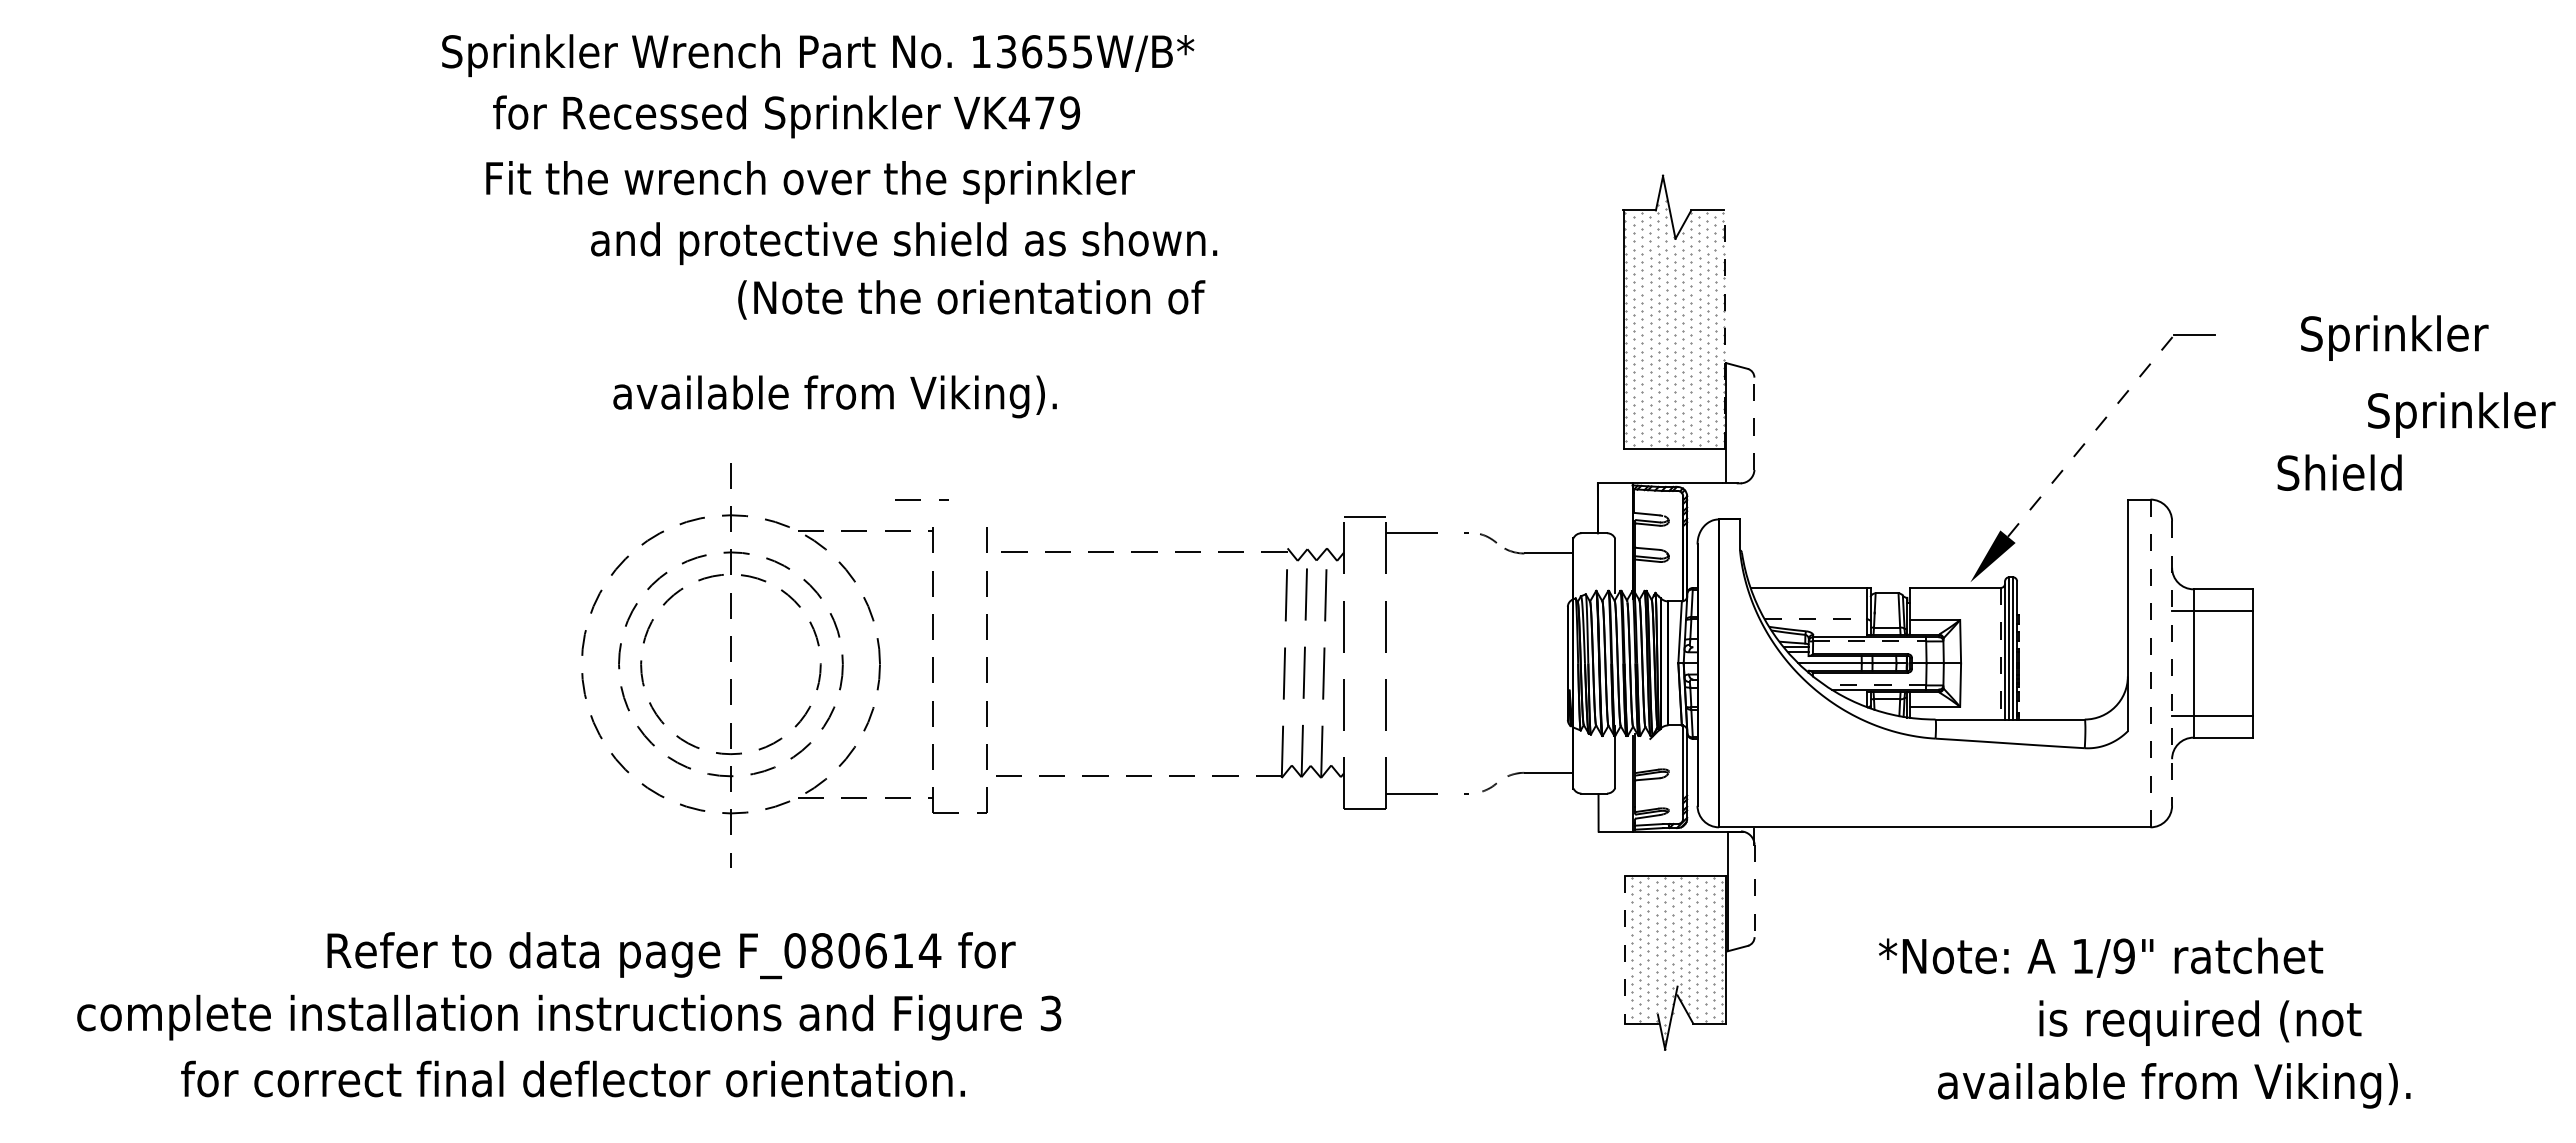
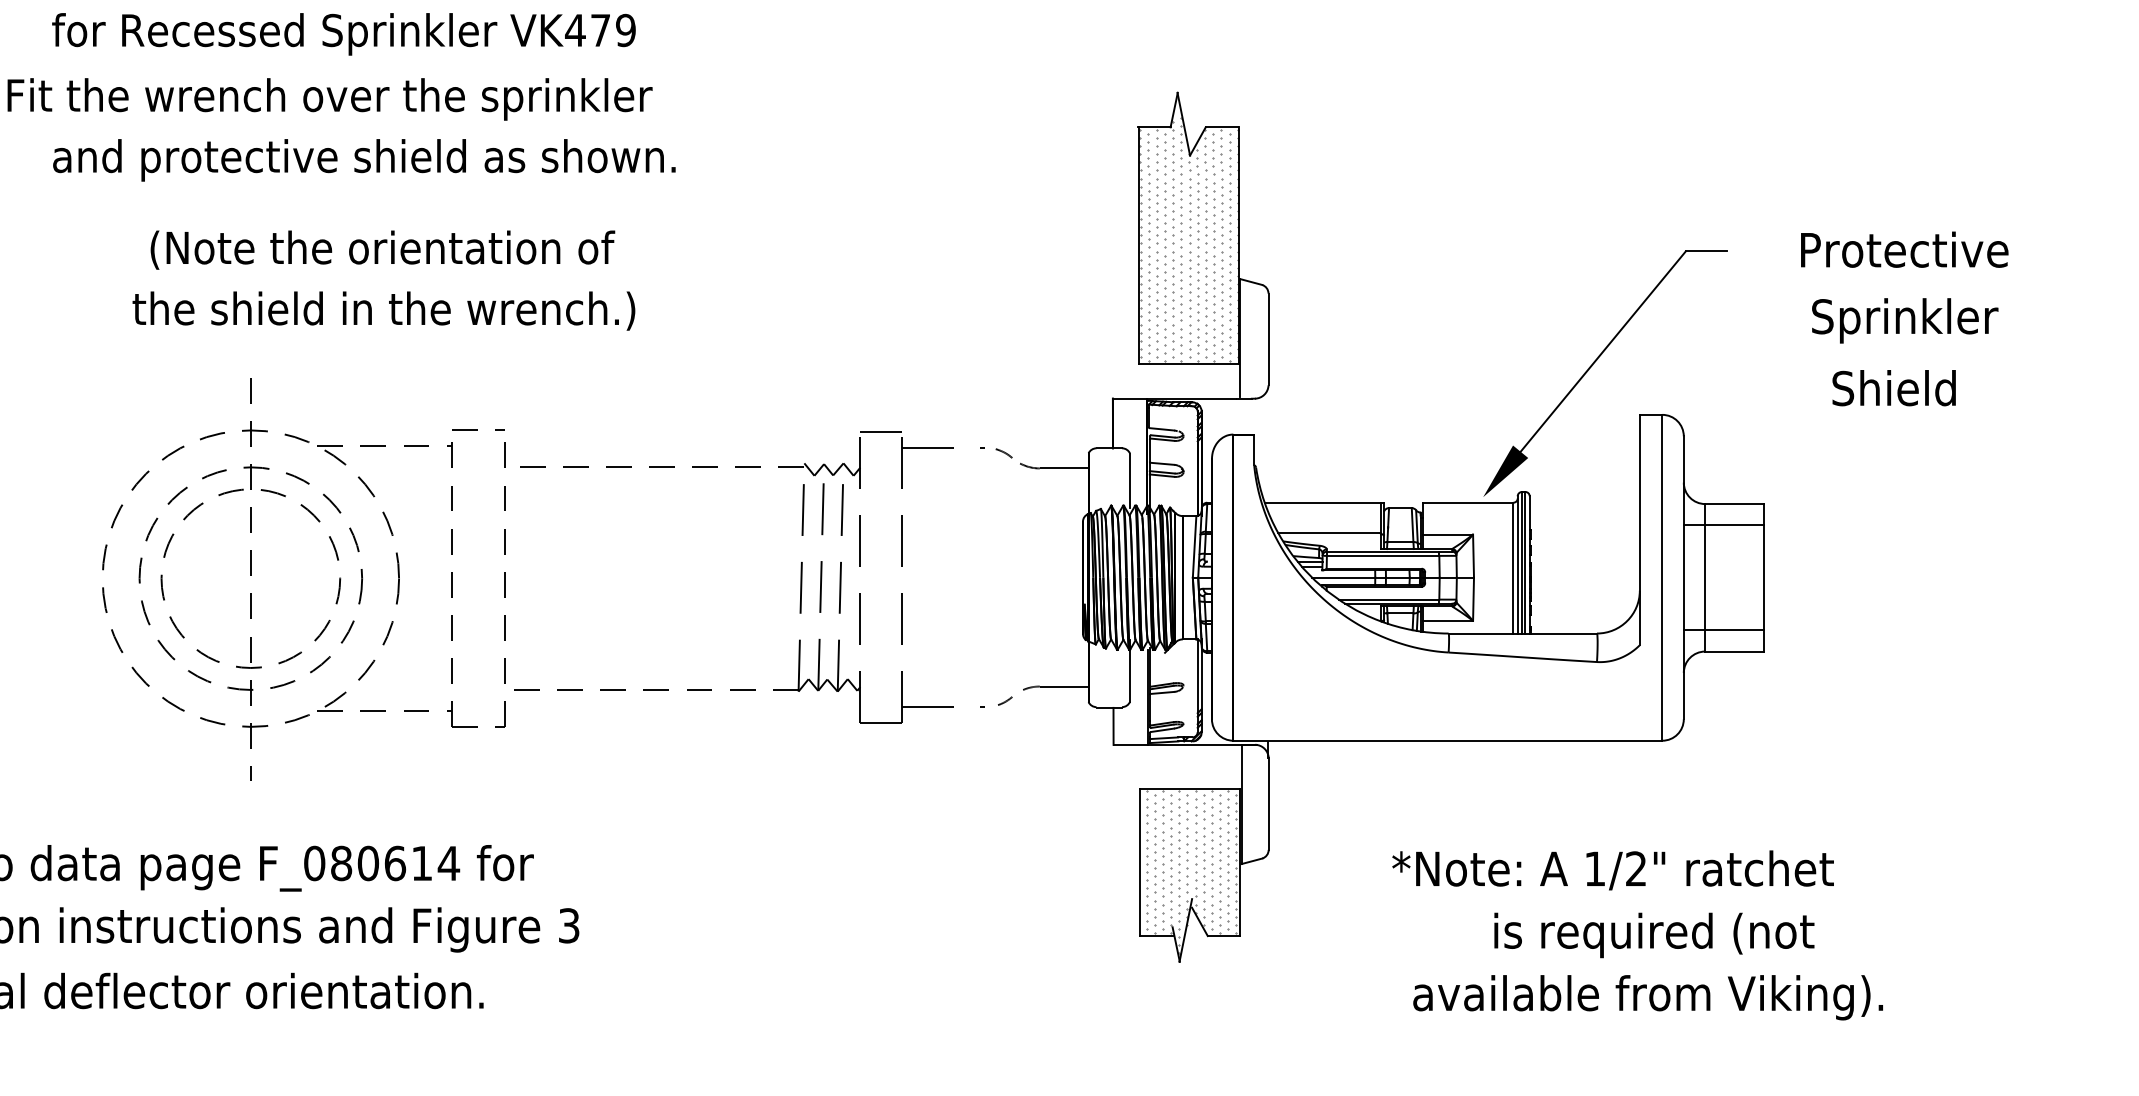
text: (786, 116) -> (343, 33), moved
text: (904, 243) -> (364, 160), moved
text: (971, 299) -> (382, 249), moved
line: (1724, 329) -> (1238, 245), dashed -> solid
text: (2394, 337) -> (1904, 253), Sprinkler -> Protective
text: (864, 396) -> (383, 312), available from Viking). -> the shield in the wrench.)
text: (2461, 414) -> (1904, 320), moved
line: (1754, 423) -> (1268, 339), dashed -> solid
line: (2091, 435) -> (1603, 351), dashed -> solid
text: (2339, 472) -> (1894, 387), moved
line: (920, 499) -> (477, 429), moved
line: (1816, 618) -> (1330, 533), dashed -> solid
line: (1869, 641) -> (1382, 555), dashed -> solid
line: (2000, 653) -> (1513, 567), dashed -> solid
line: (2150, 663) -> (1662, 577), dashed -> solid
line: (2172, 663) -> (1684, 577), dashed -> solid
line: (1875, 685) -> (1388, 599), dashed -> solid
line: (1754, 891) -> (1268, 804), dashed -> solid
line: (1625, 950) -> (1140, 863), dashed -> solid
text: (2123, 956) -> (1635, 869), 1/9" -> 1/2"
text: (2200, 1022) -> (1654, 934), moved
text: (2174, 1085) -> (1648, 997), moved

